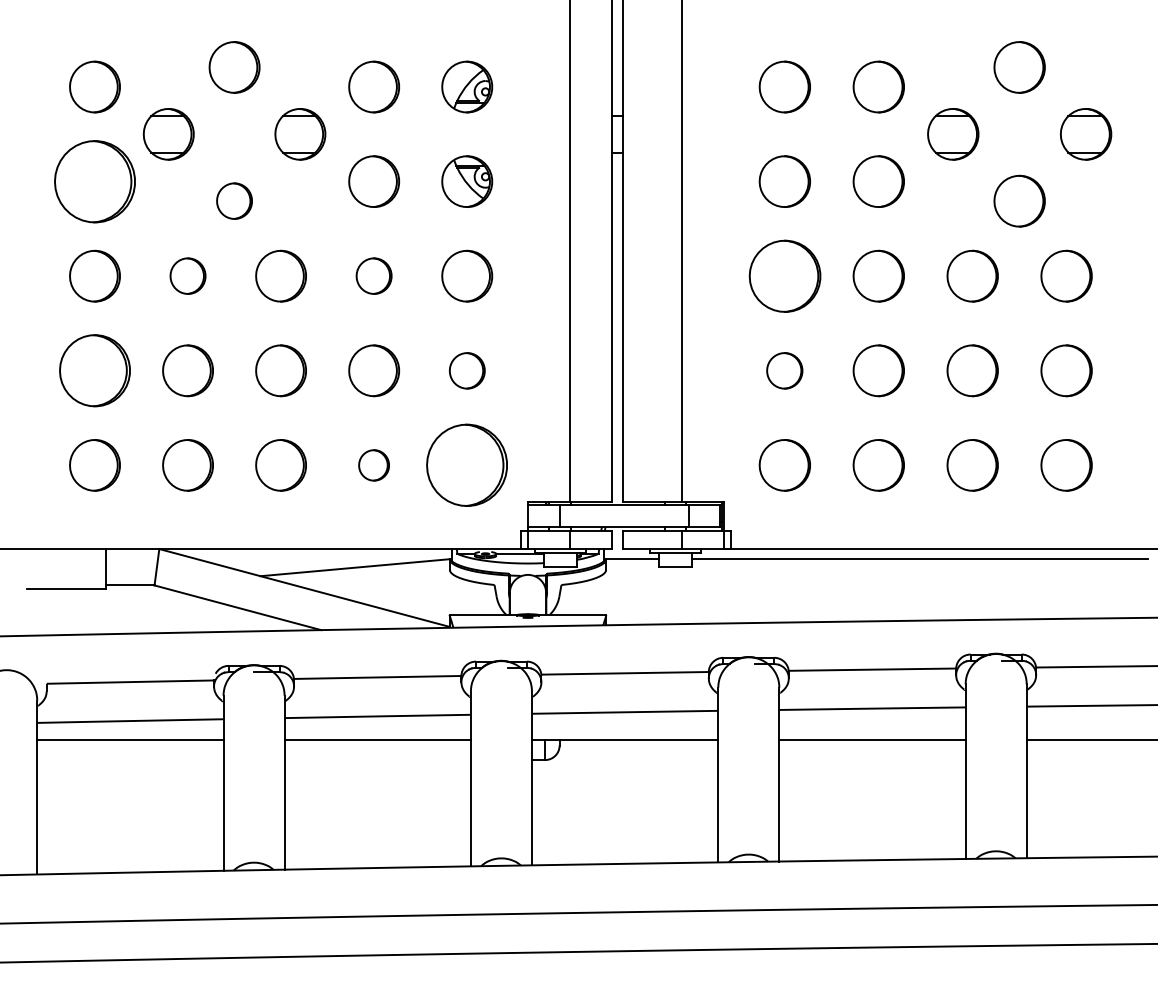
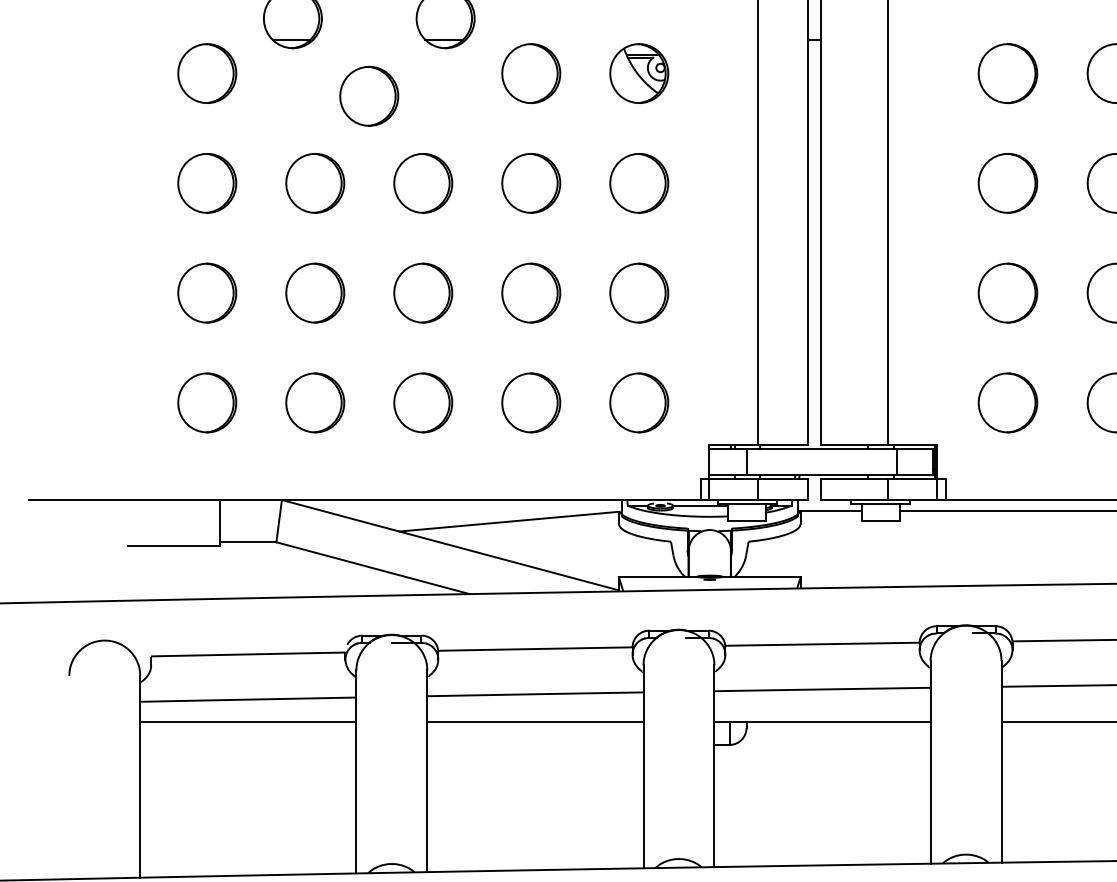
part: (94, 181) -> (206, 73), size x0.62
part: (234, 200) -> (369, 95), size x1.43
part: (187, 275) -> (314, 182), size x1.43
part: (373, 275) -> (530, 182), size x1.43
part: (784, 275) -> (1007, 182), size x0.71
part: (94, 370) -> (206, 292), size x0.71
part: (467, 370) -> (639, 292), size x1.43
part: (784, 370) -> (1007, 292), size x1.43
part: (373, 465) -> (530, 403), size x1.67
part: (467, 465) -> (639, 403), size x0.62

